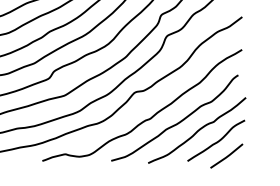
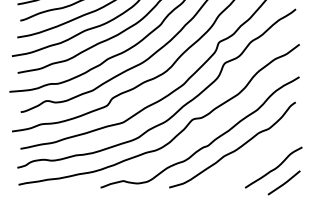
curve: (196, 130) -> (254, 157), removed

